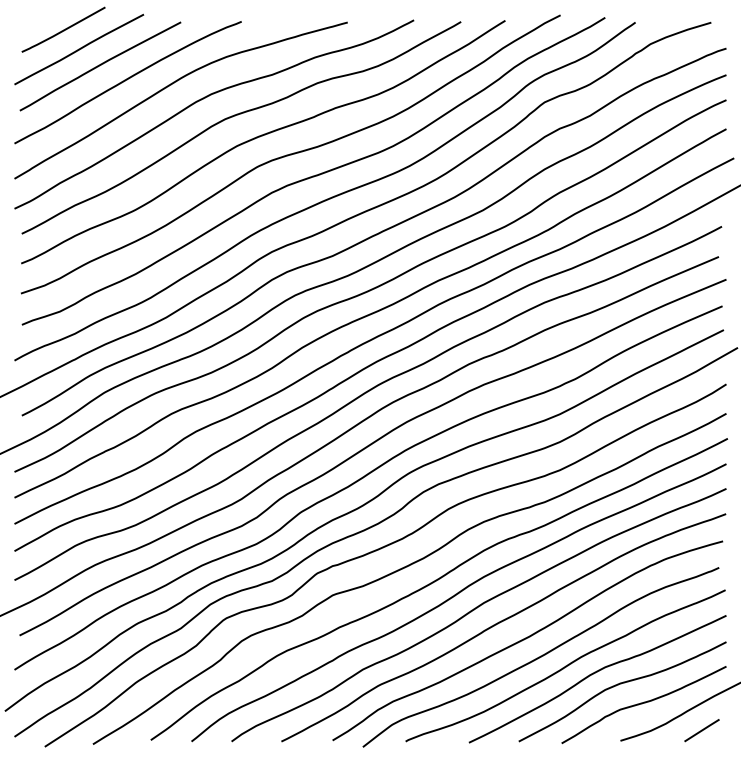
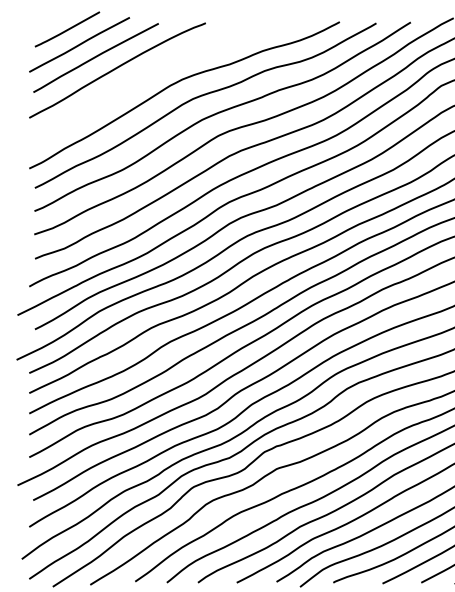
curve: (171, 85) -> (151, 72), removed

